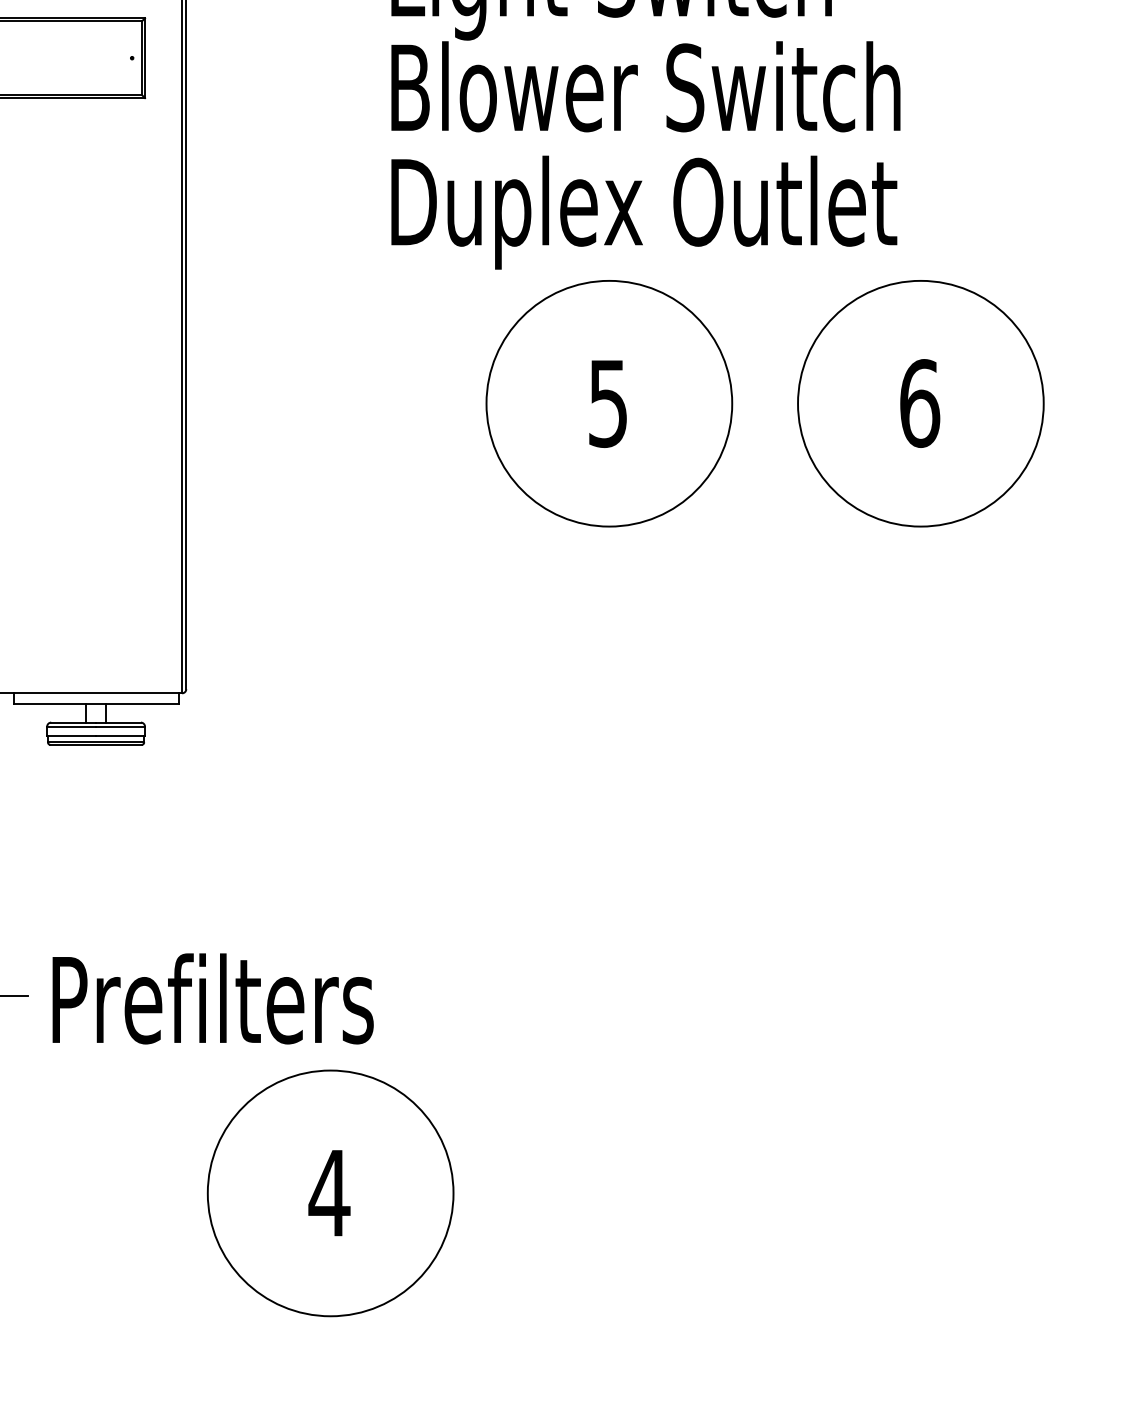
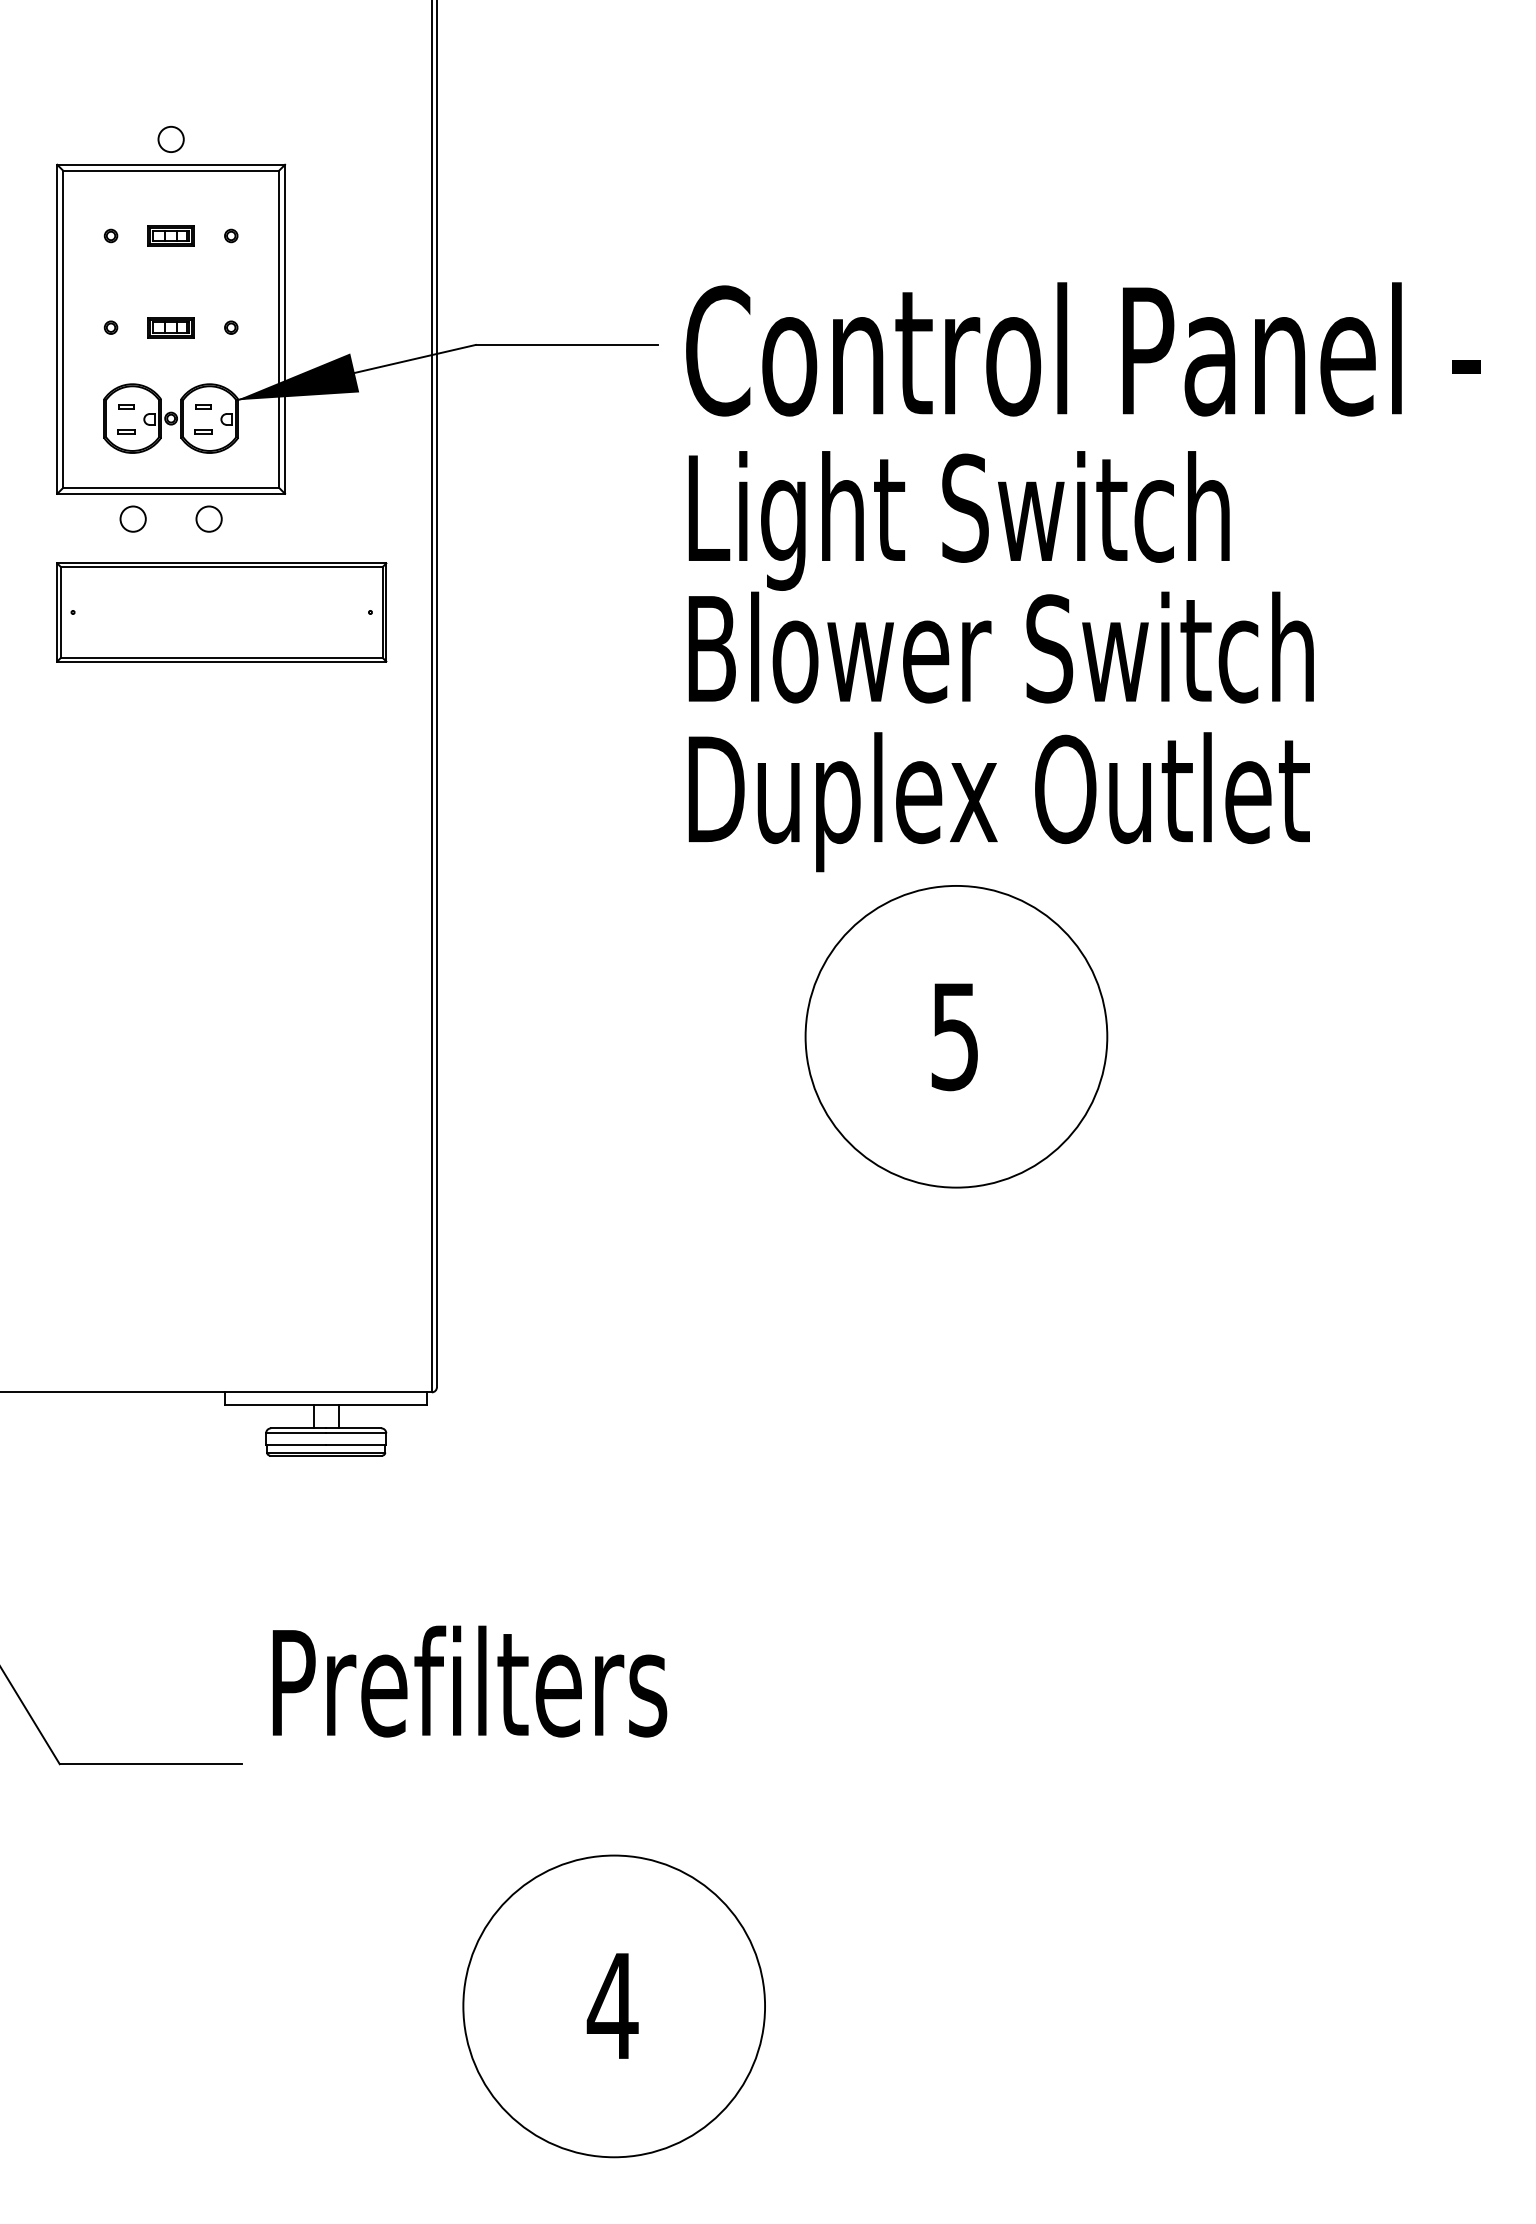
part: (920, 403) -> (1338, 1036), removed
text: (212, 998) -> (469, 1681), moved

